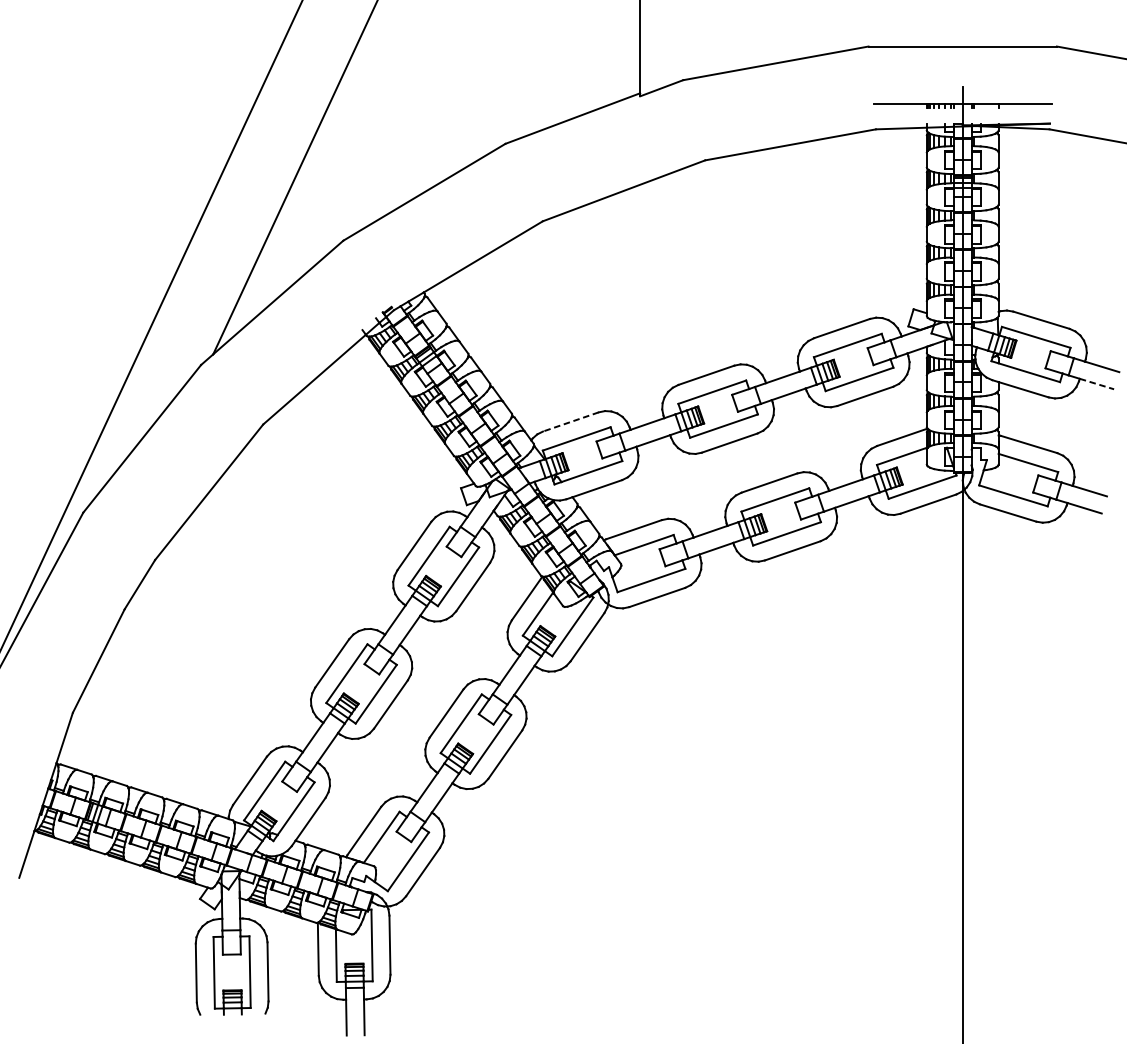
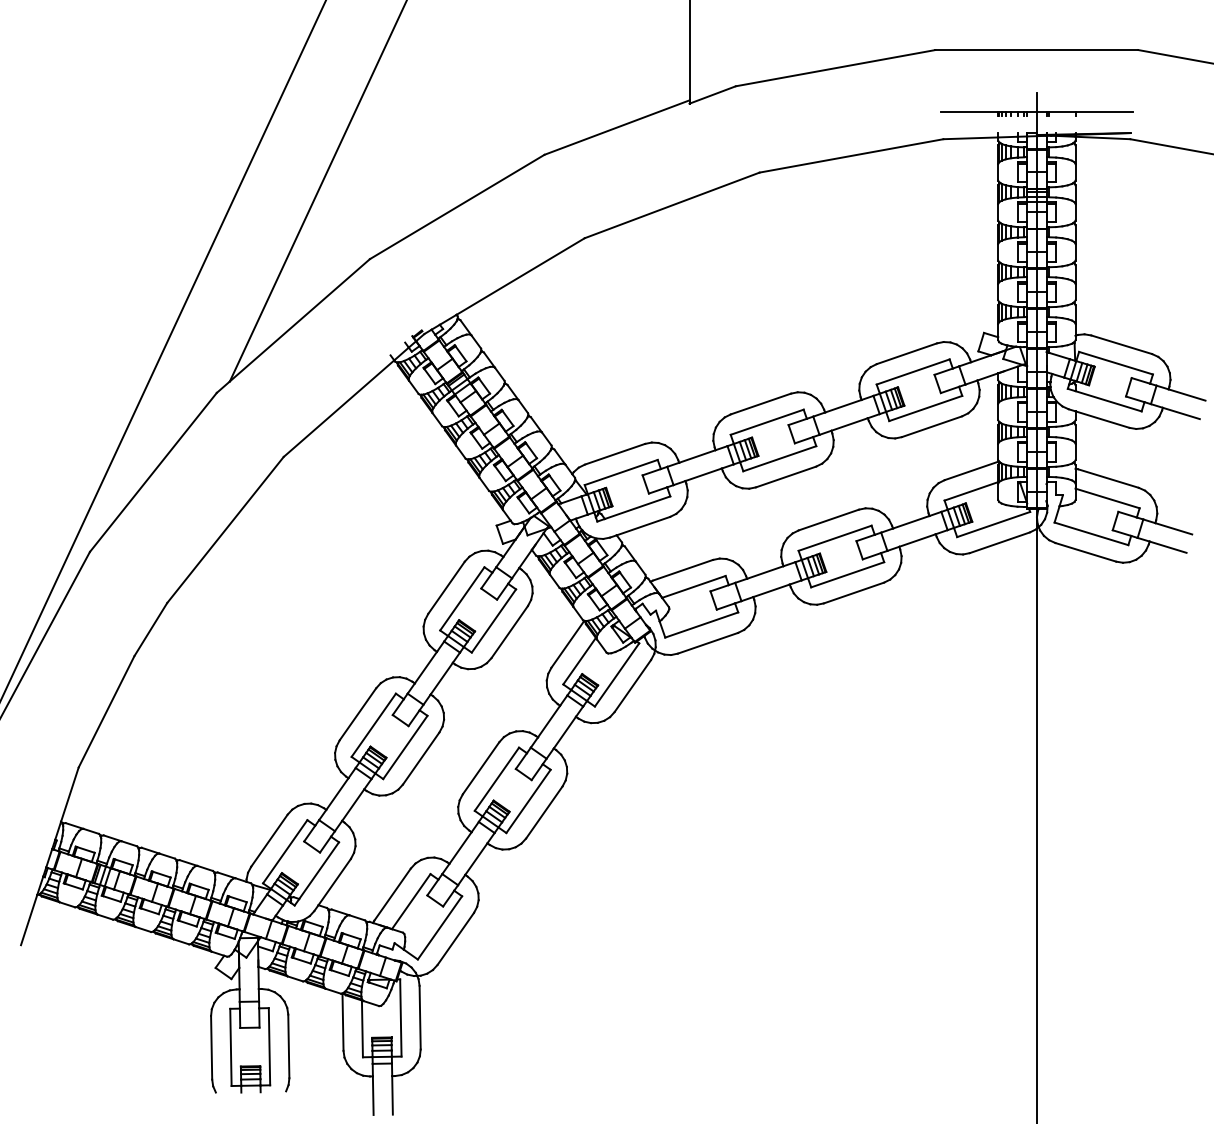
line: (1097, 384) -> (1181, 413), dashed -> solid
line: (571, 422) -> (615, 454), dashed -> solid

